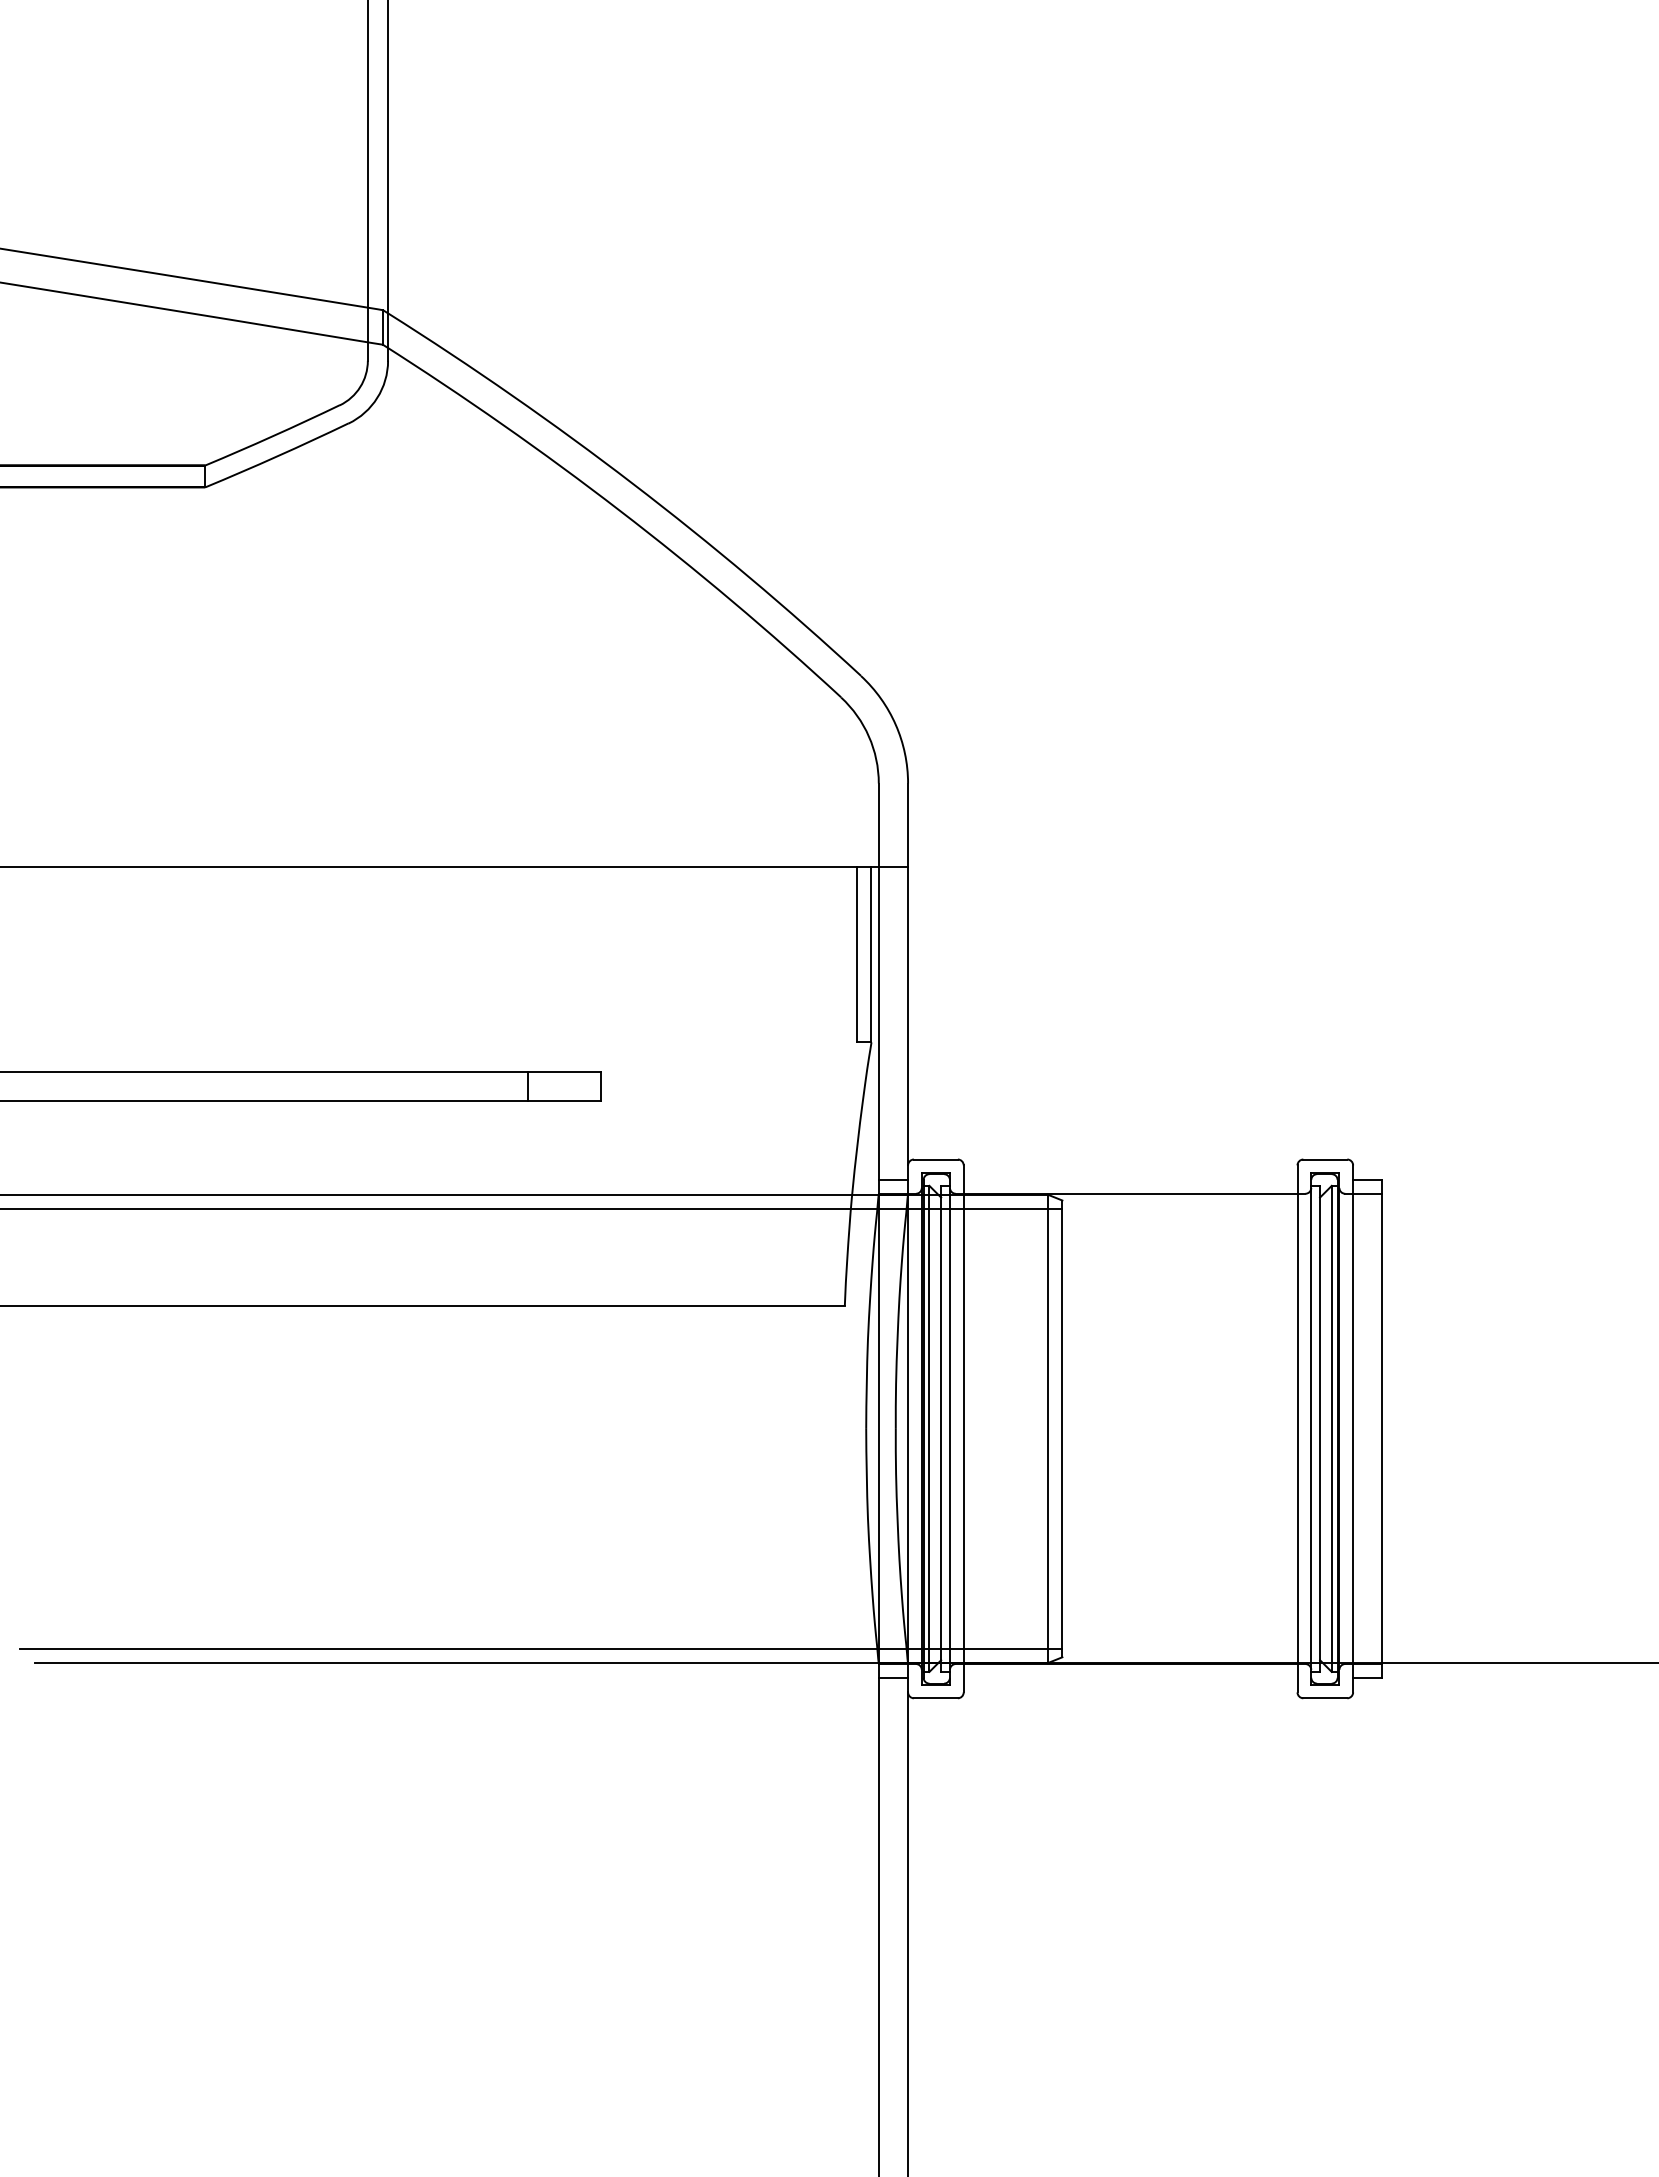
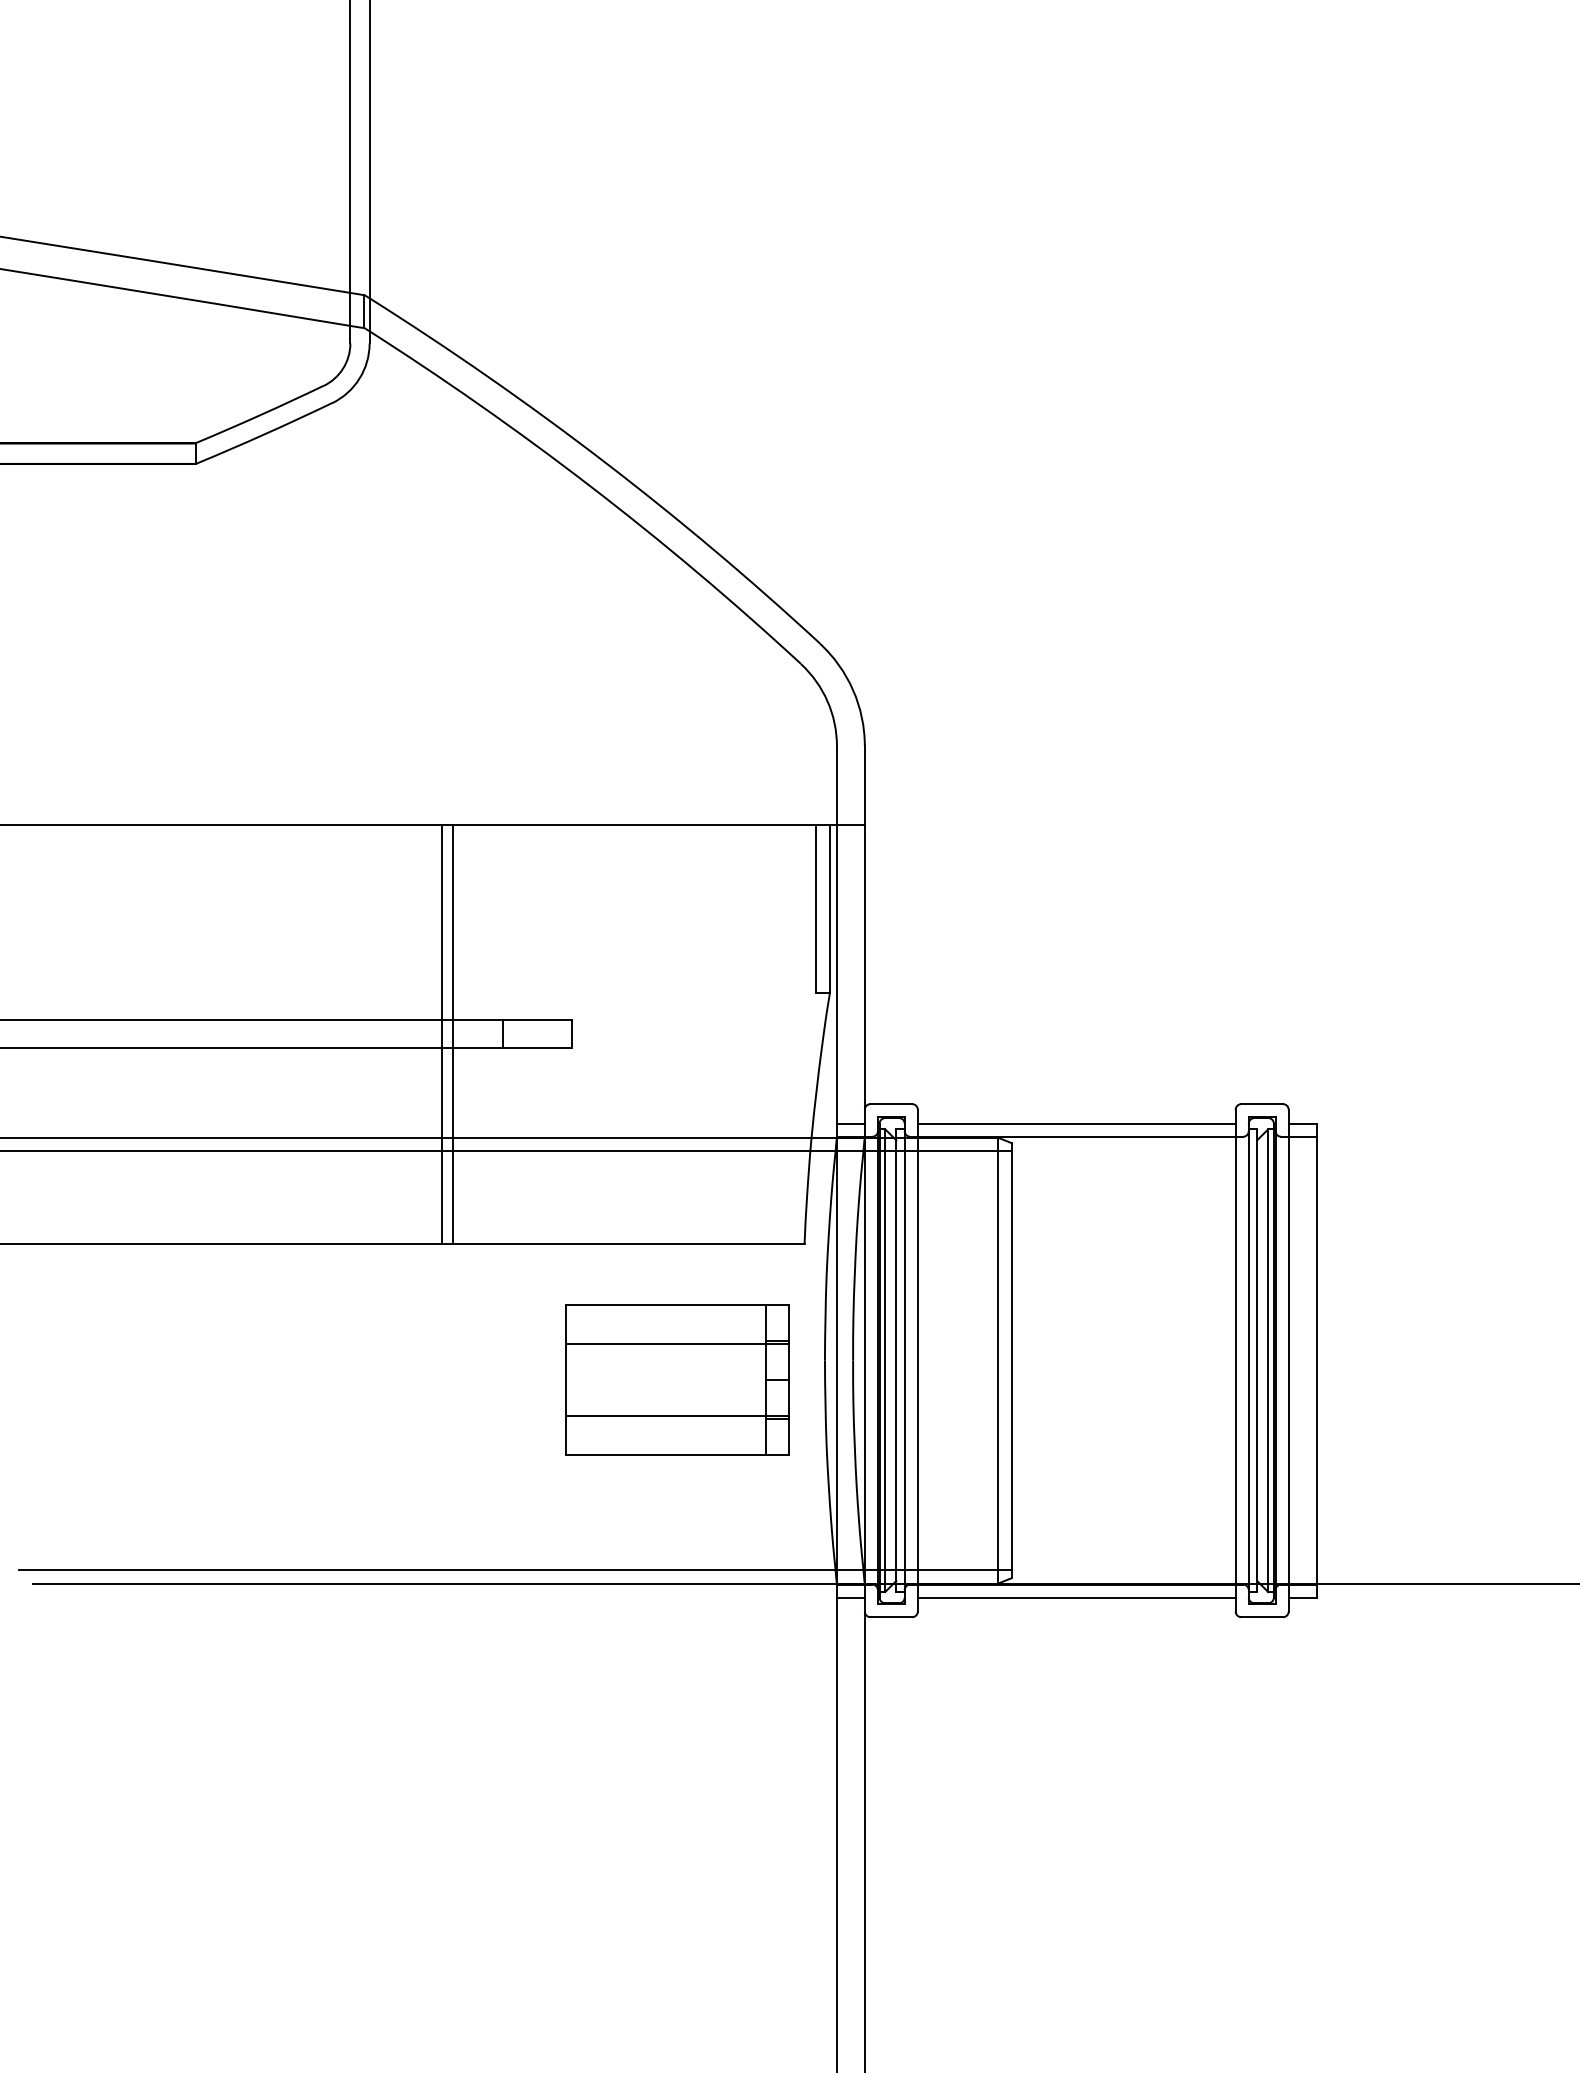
line: (463, 1085) -> (441, 1033), added
line: (475, 1085) -> (452, 1033), added
line: (1130, 1180) -> (1076, 1124), added
part: (710, 1448) -> (676, 1379), added
line: (1130, 1677) -> (1076, 1597), added

